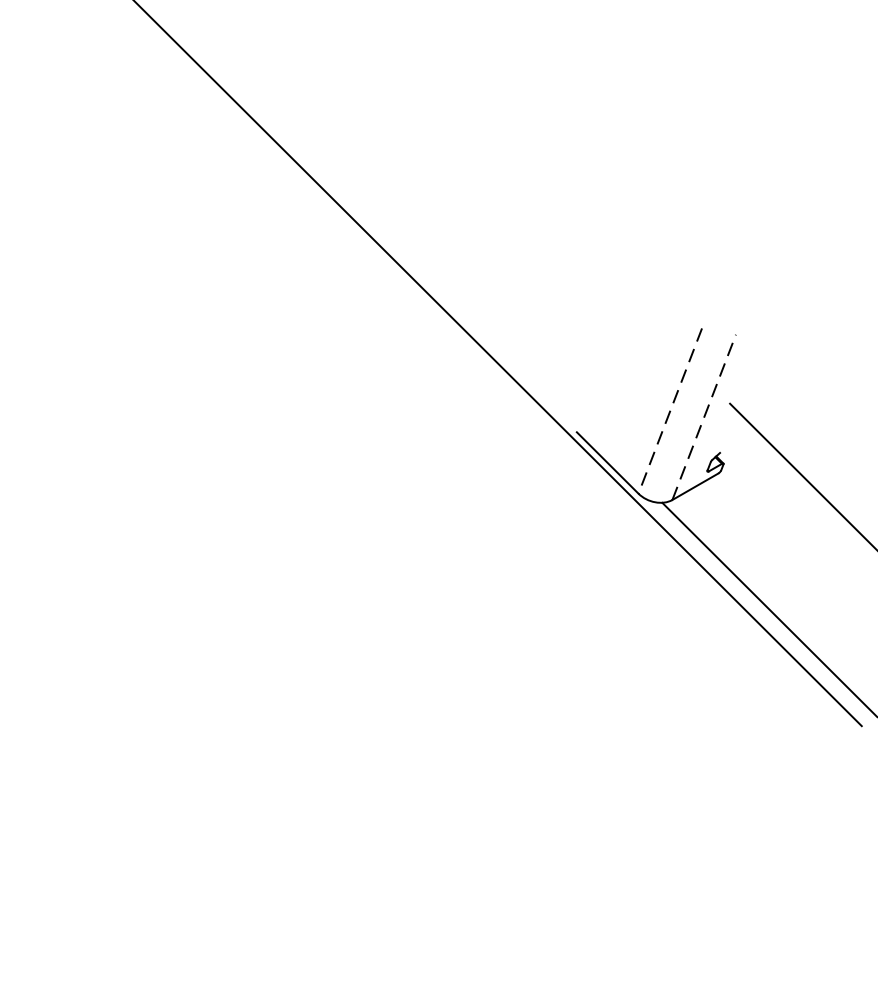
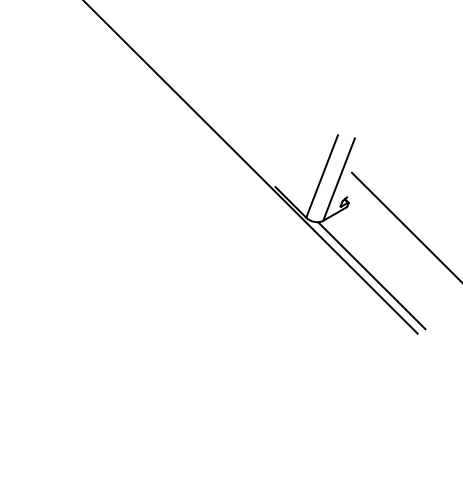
line: (669, 411) -> (321, 176), dashed -> solid
line: (705, 417) -> (339, 179), dashed -> solid

